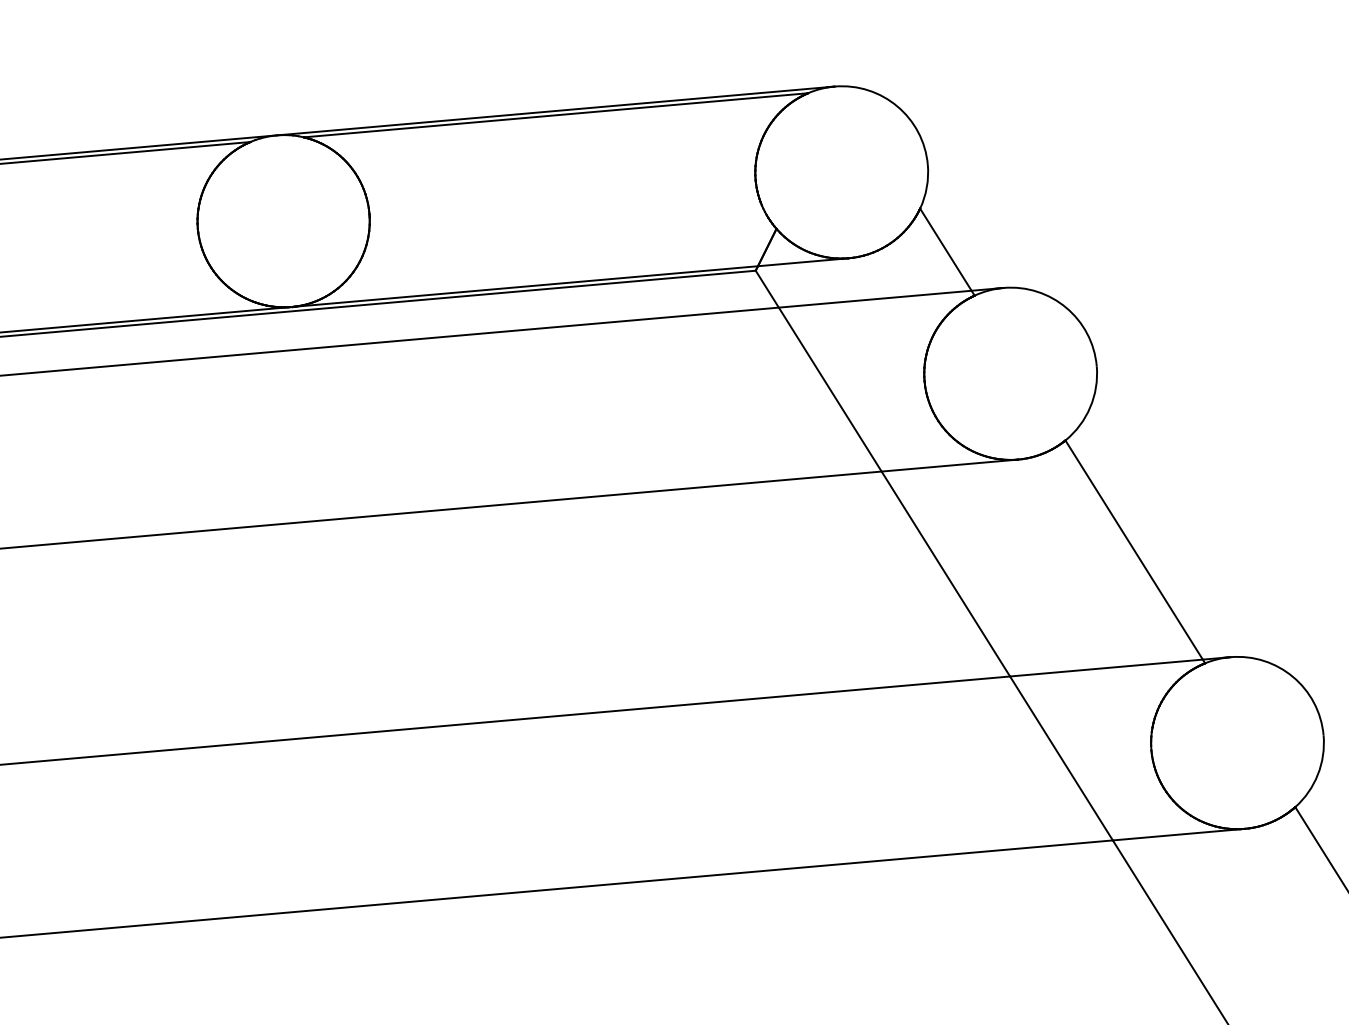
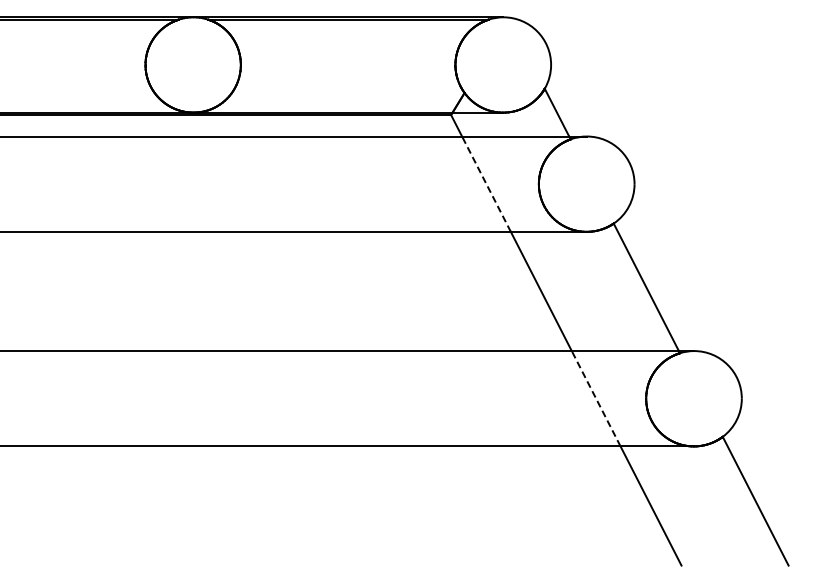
line: (830, 390) -> (486, 184), solid -> dashed
line: (1061, 757) -> (596, 398), solid -> dashed

